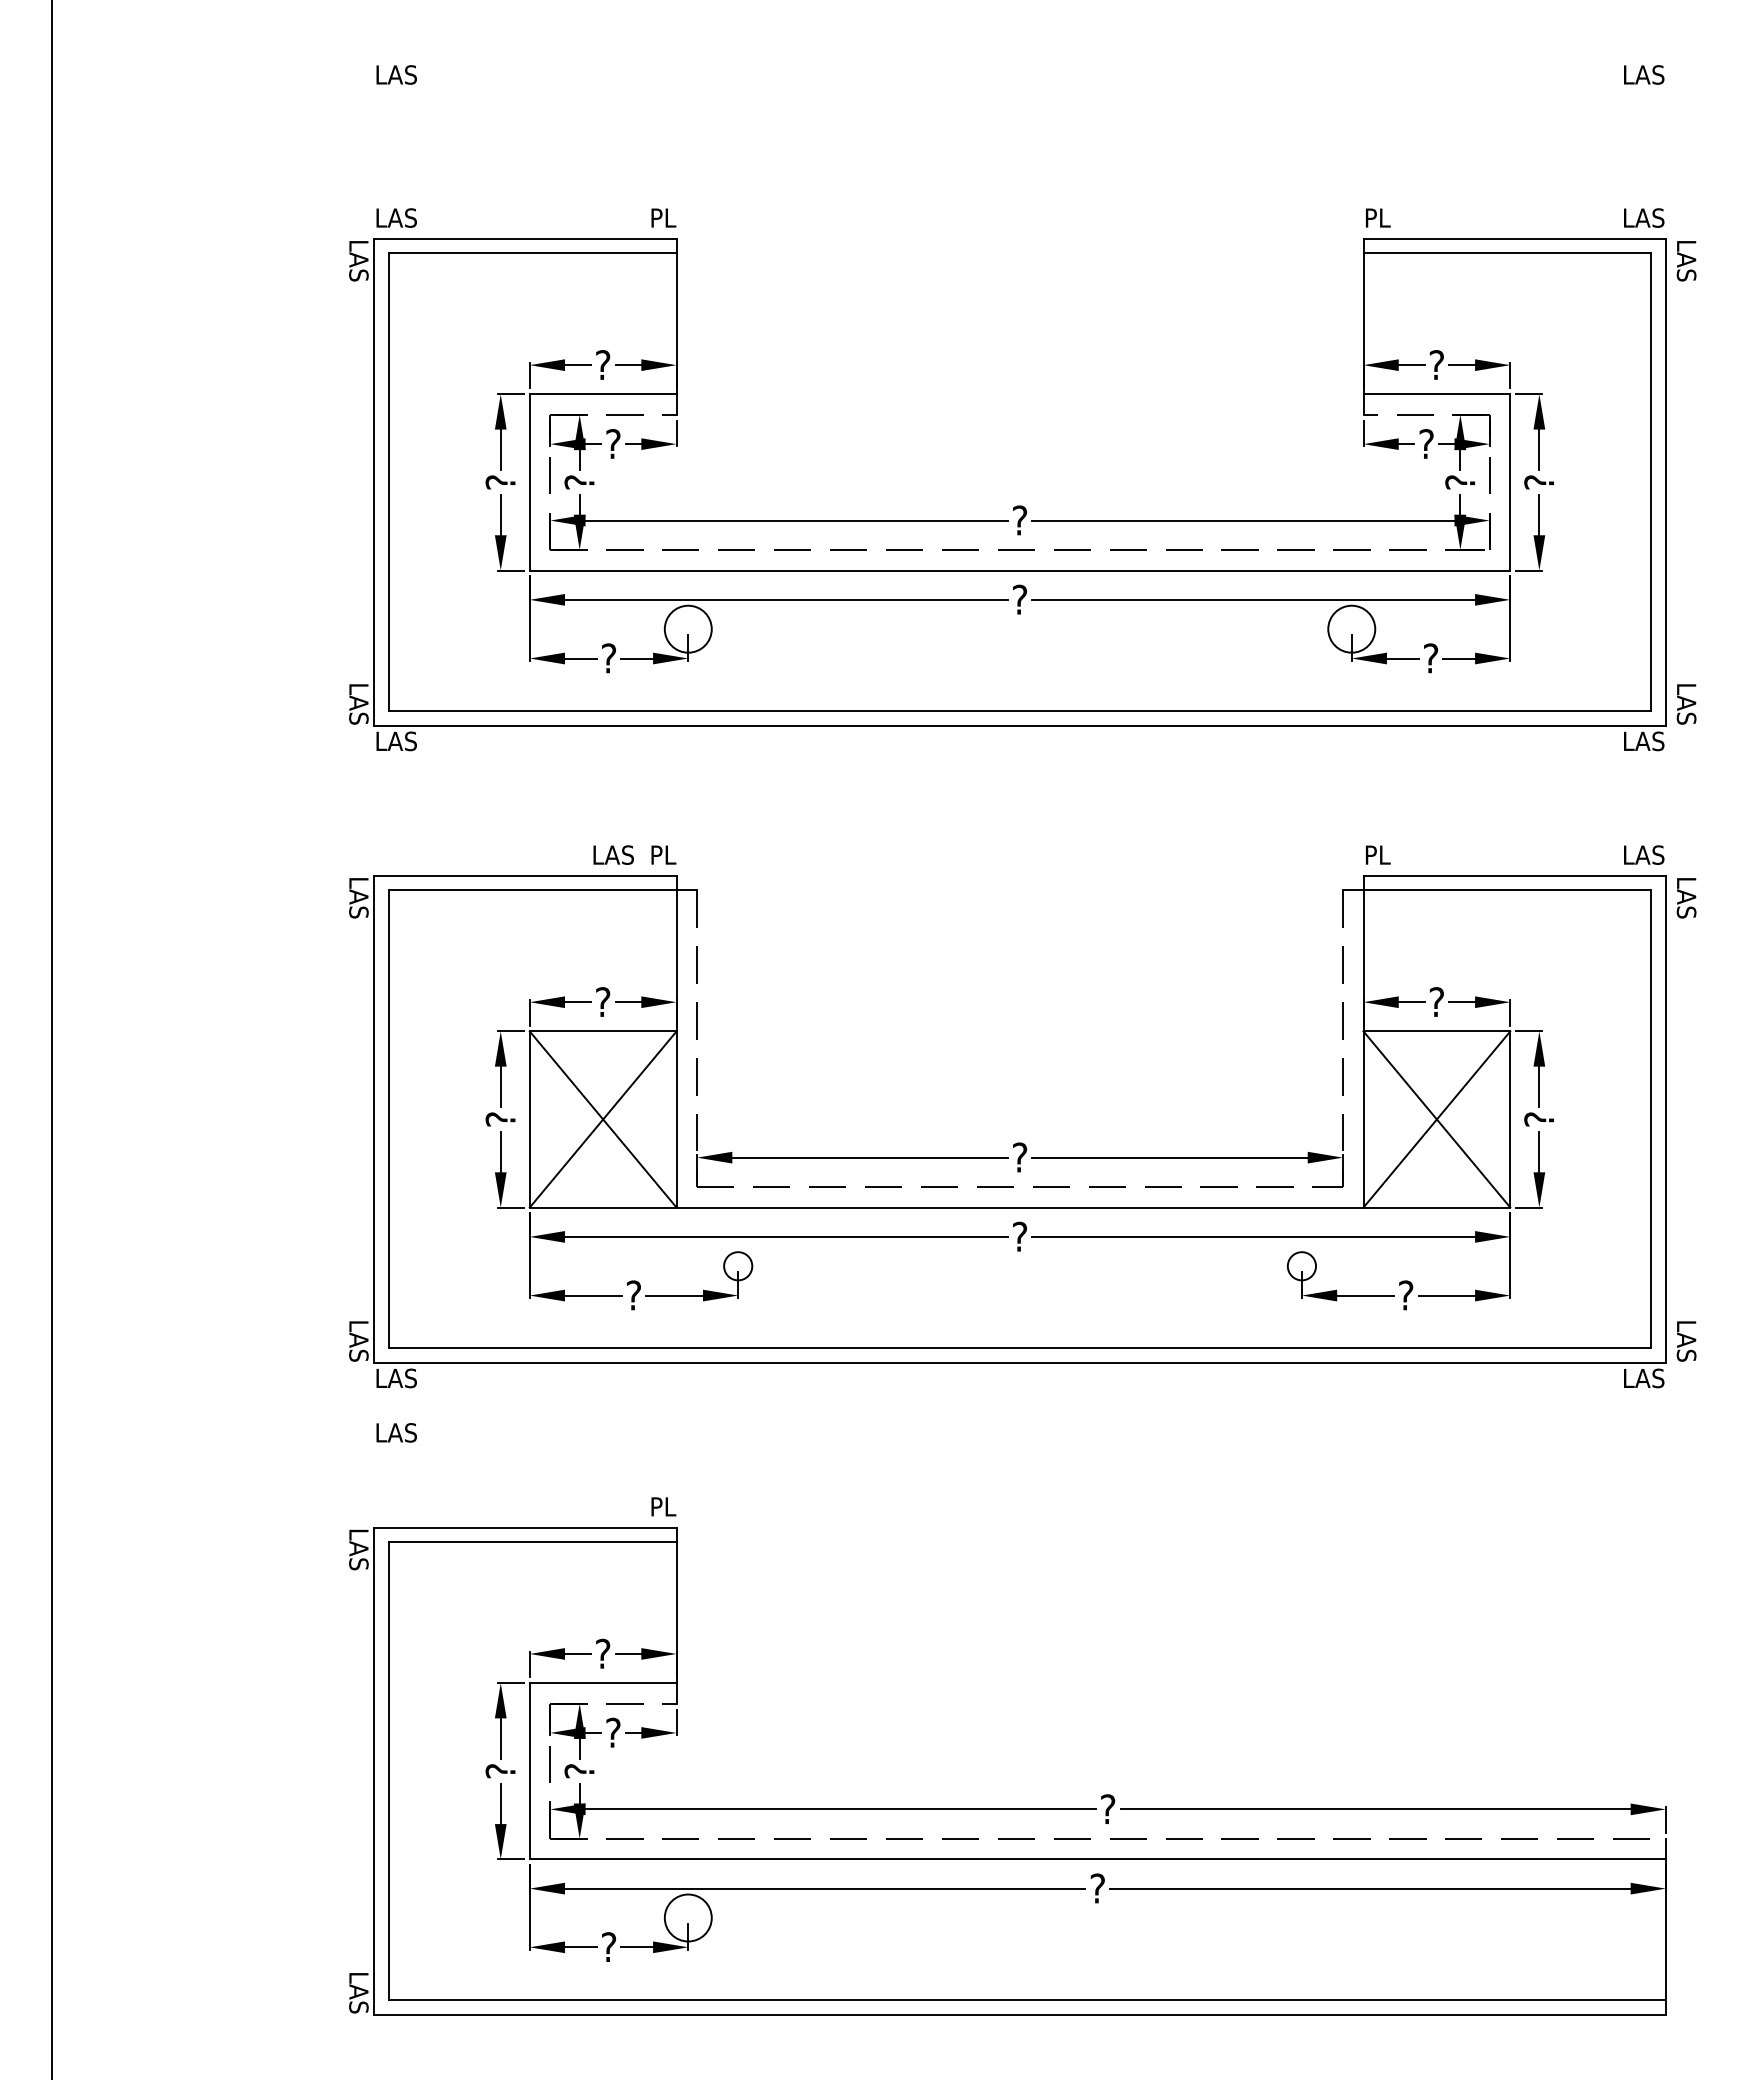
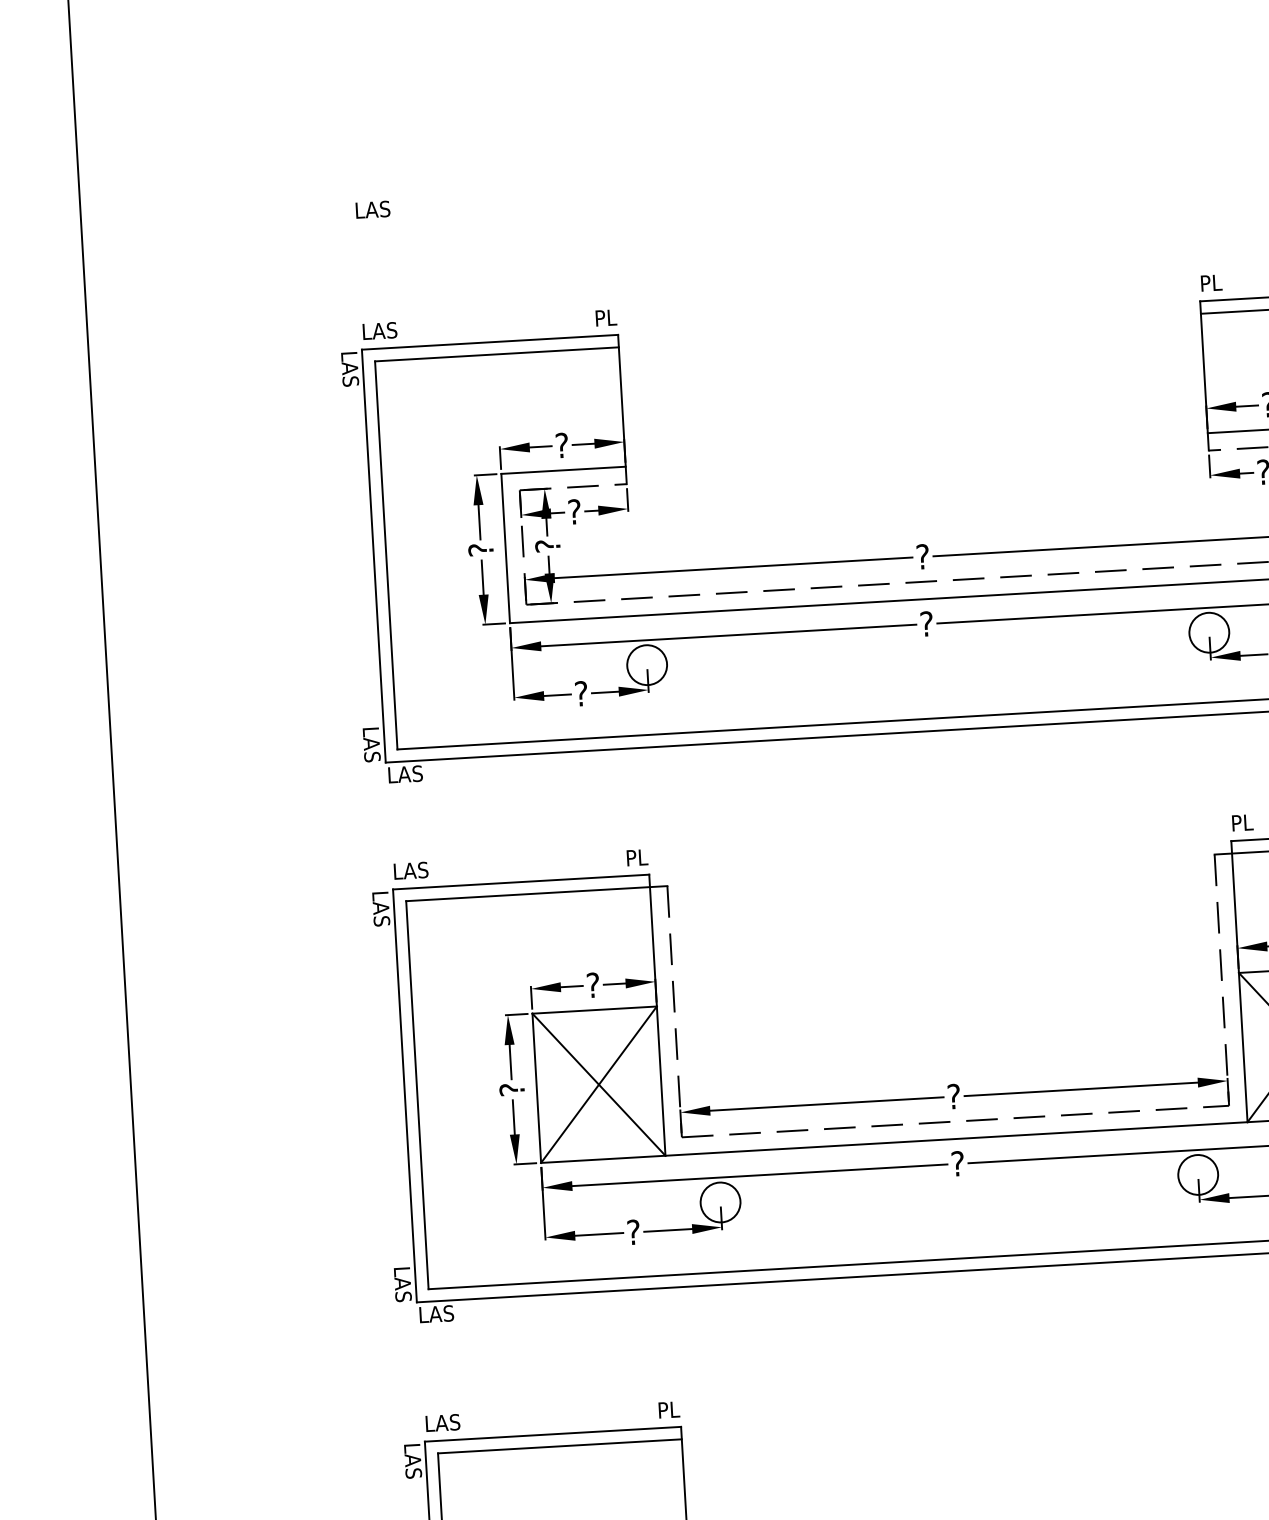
text: (613, 854) -> (410, 870), moved
circle: (737, 1265) -> (719, 1201), size x1.67
circle: (1301, 1265) -> (1197, 1174), size x1.67
text: (396, 1432) -> (442, 1422), moved

